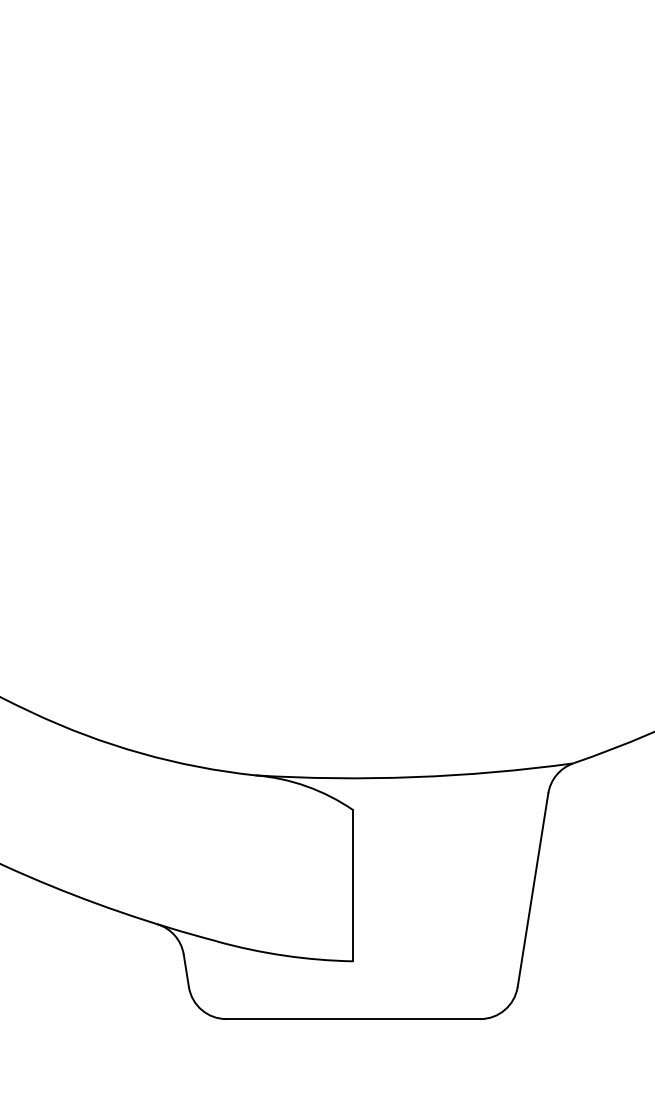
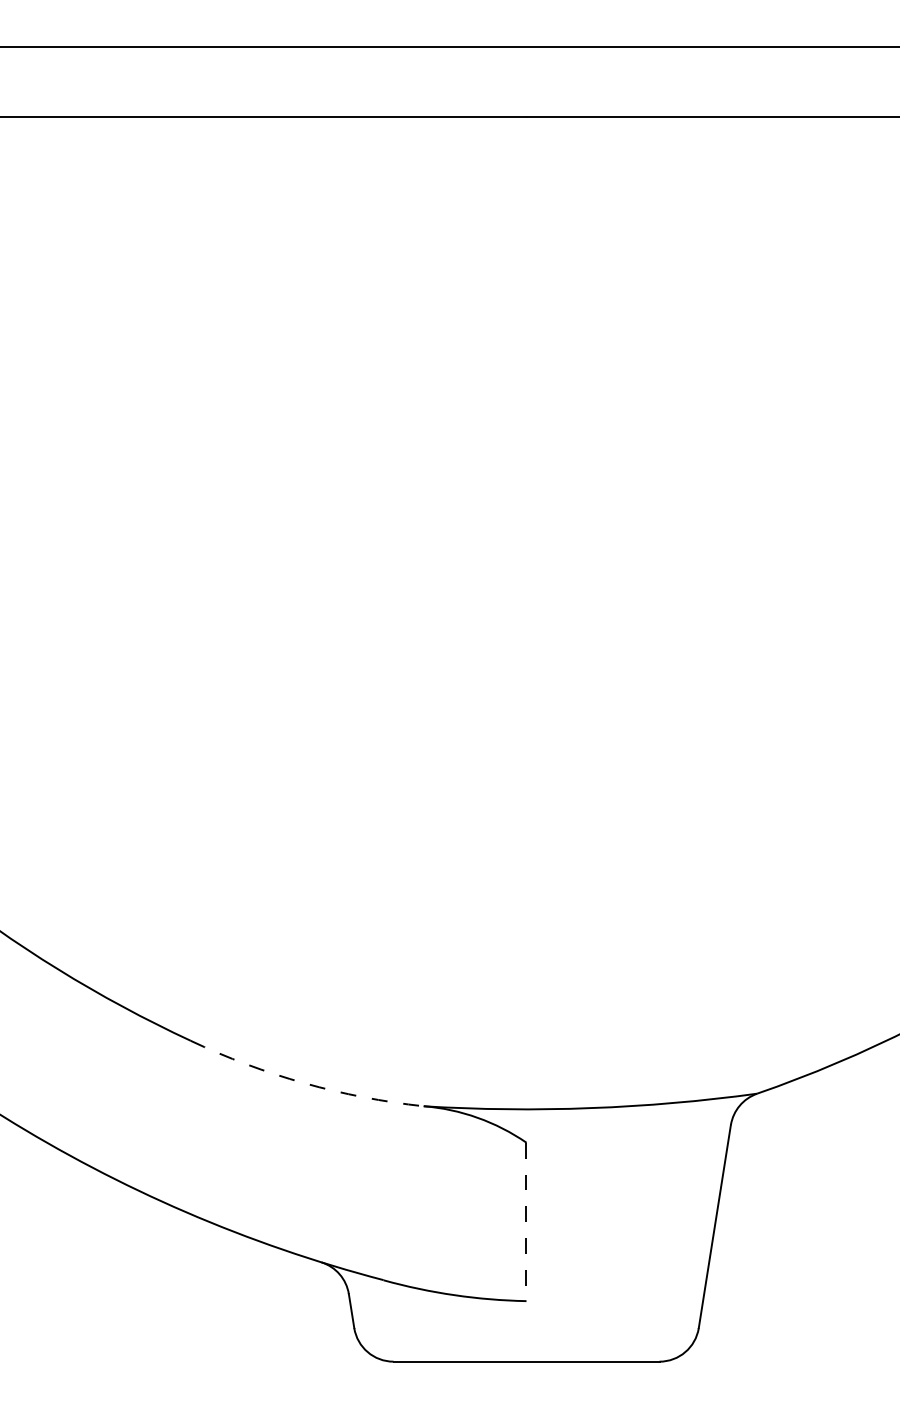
arc: (141, 753) -> (304, 1083), solid -> dashed
line: (353, 886) -> (526, 1222), solid -> dashed

